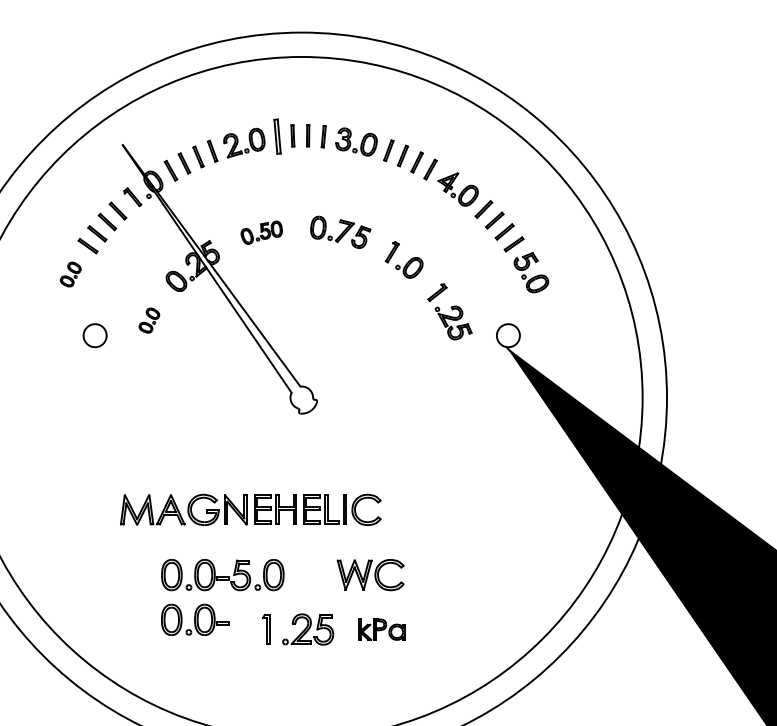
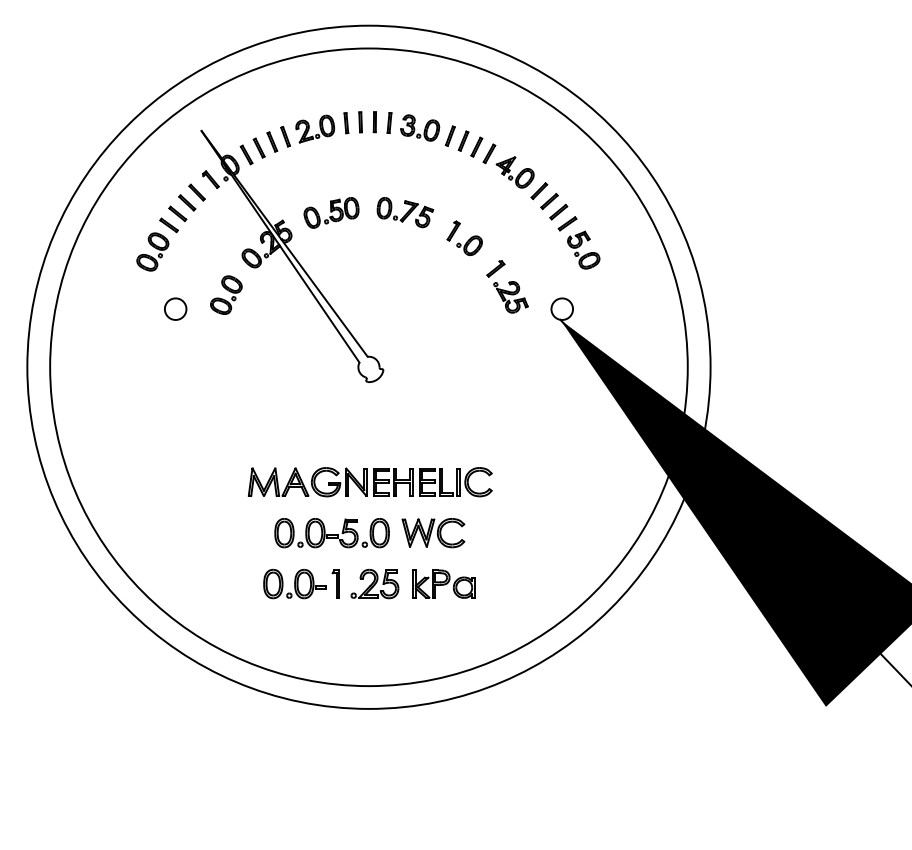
part: (277, 137) -> (346, 123), size x0.62
part: (261, 232) -> (331, 212), size x1.43
part: (70, 274) -> (152, 251), size x1.67
part: (149, 319) -> (226, 294), size x1.67
part: (249, 510) -> (369, 482), moved
part: (222, 575) -> (331, 533), moved
part: (194, 619) -> (294, 583), moved
part: (381, 628) -> (443, 583), size x1.43

